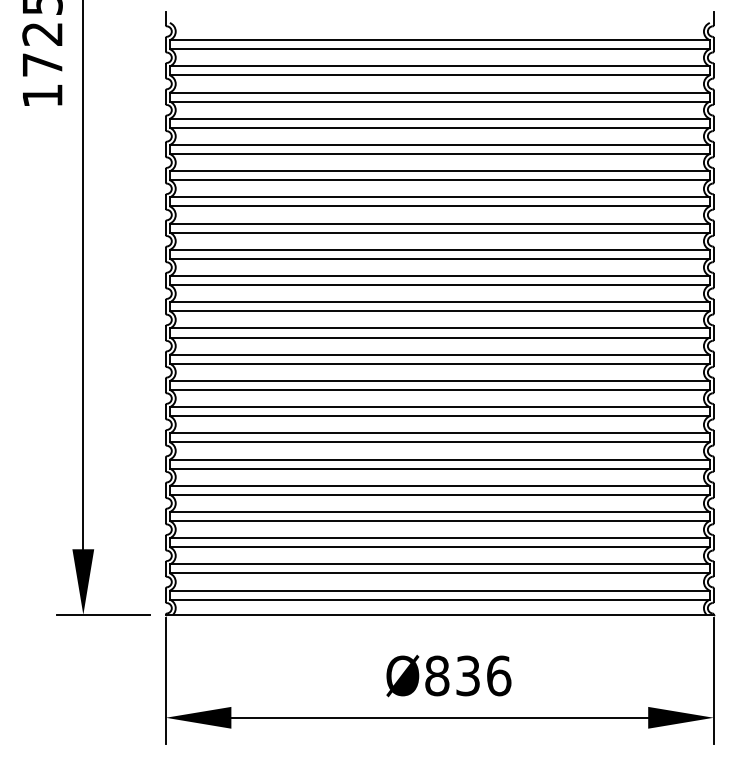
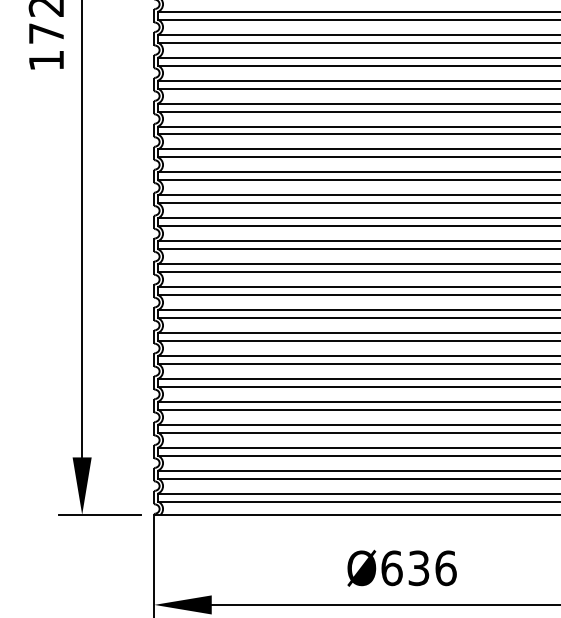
text: (437, 675) -> (392, 567), Ø836 -> Ø636

